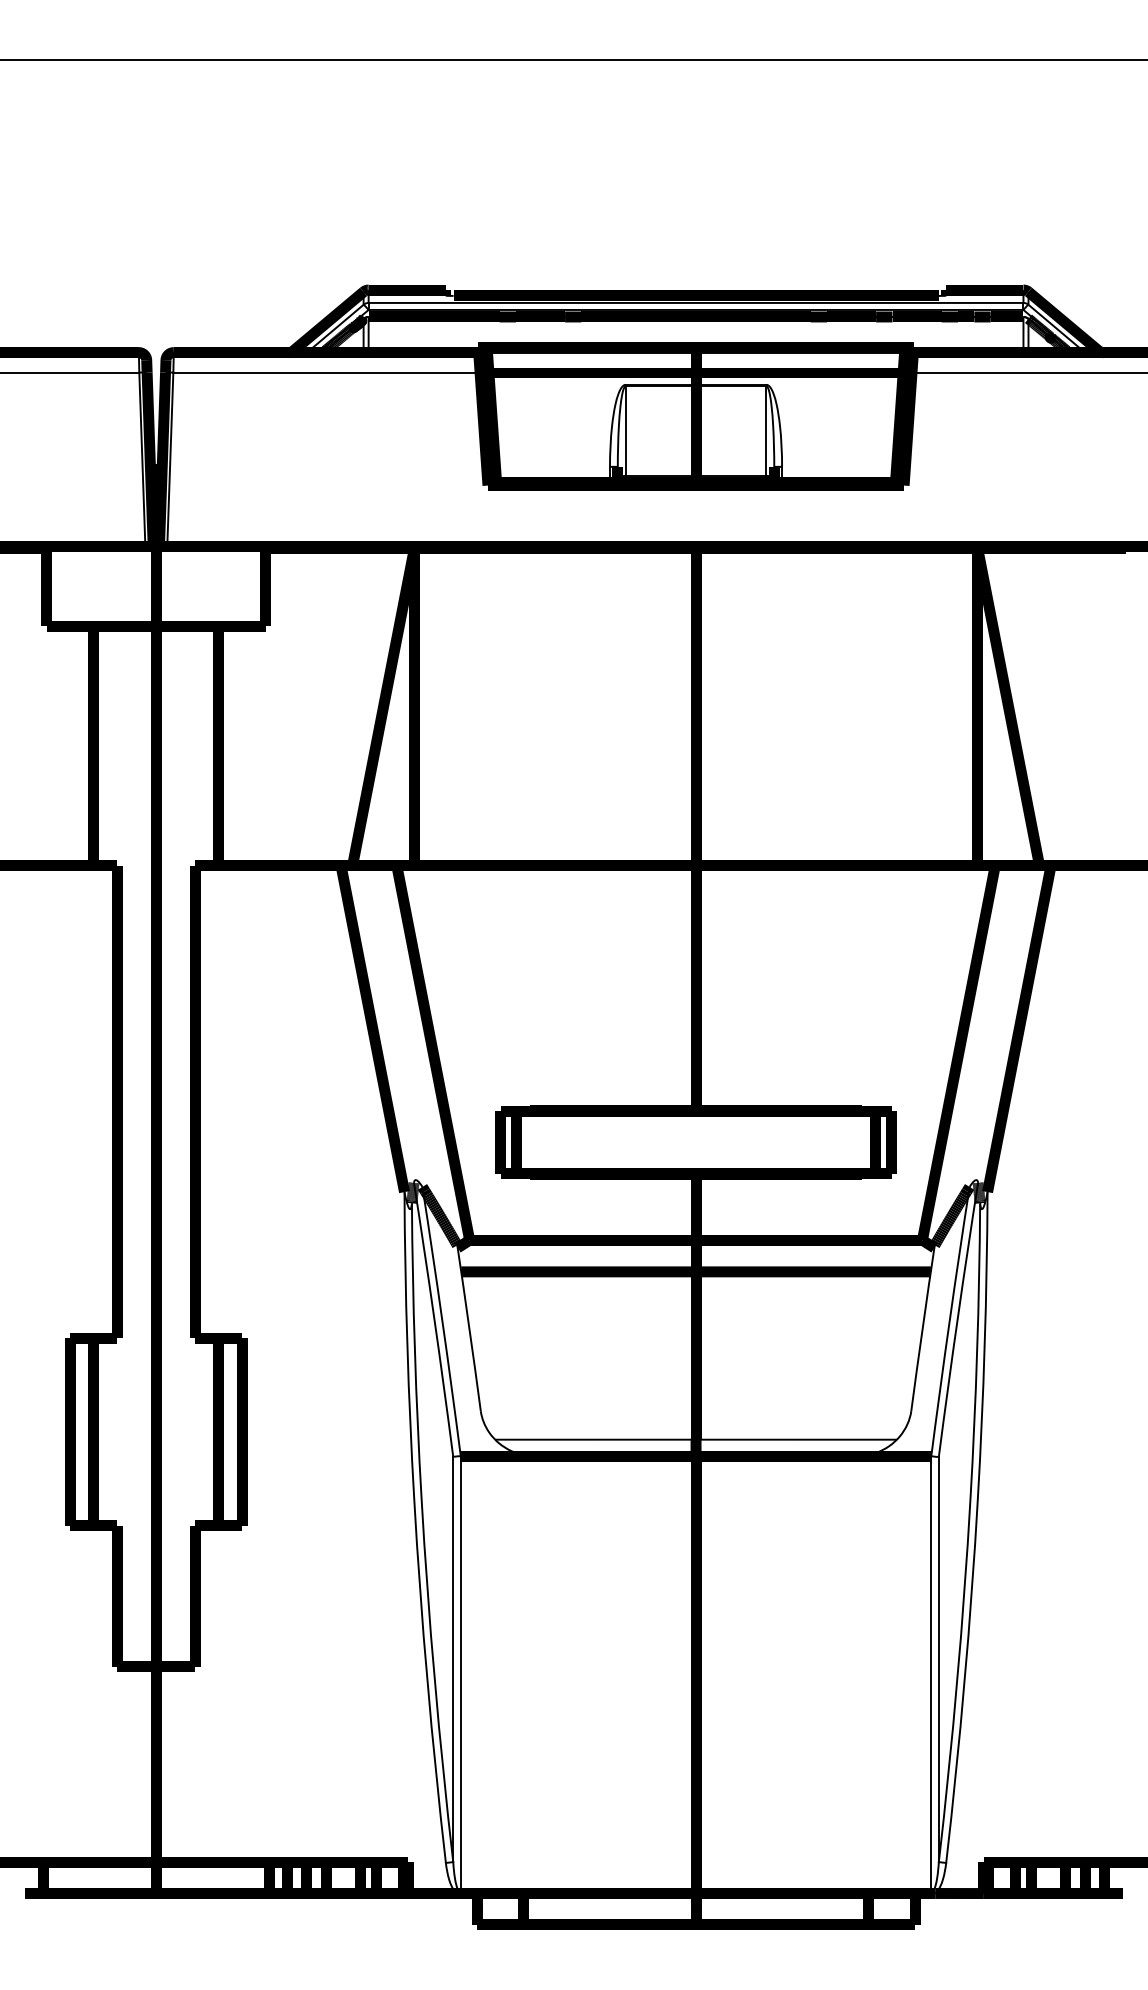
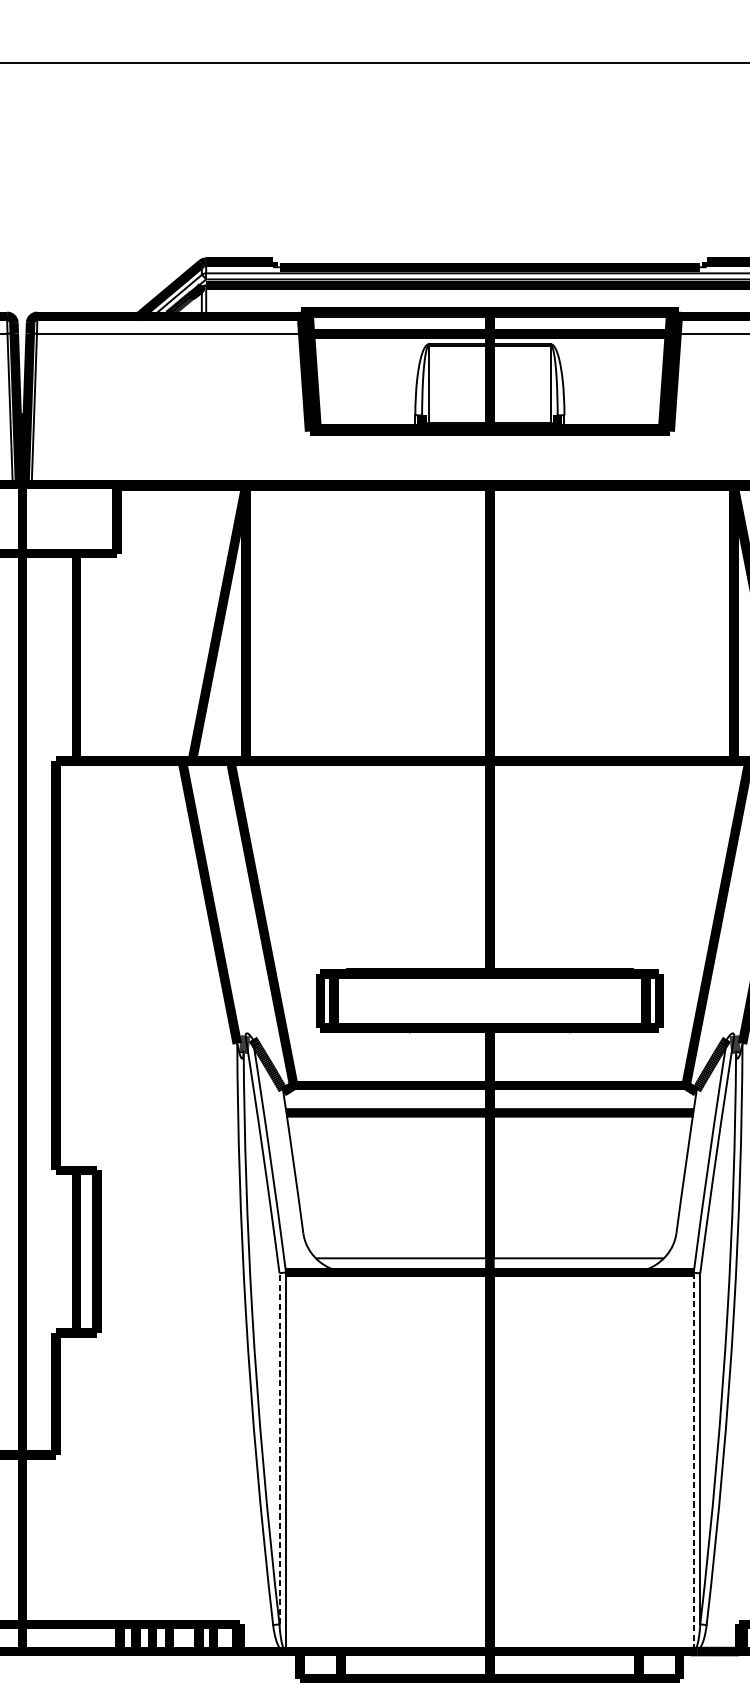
line: (453, 1659) -> (279, 1448), solid -> dashed
line: (931, 1673) -> (693, 1460), solid -> dashed

